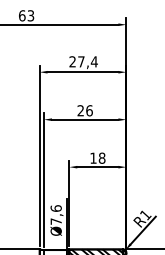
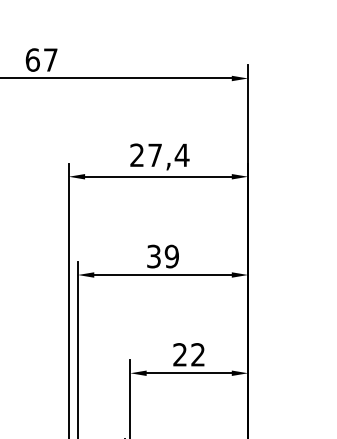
text: (30, 15) -> (49, 59), 63 -> 67
text: (84, 110) -> (161, 255), 26 -> 39
text: (97, 157) -> (188, 353), 18 -> 22

